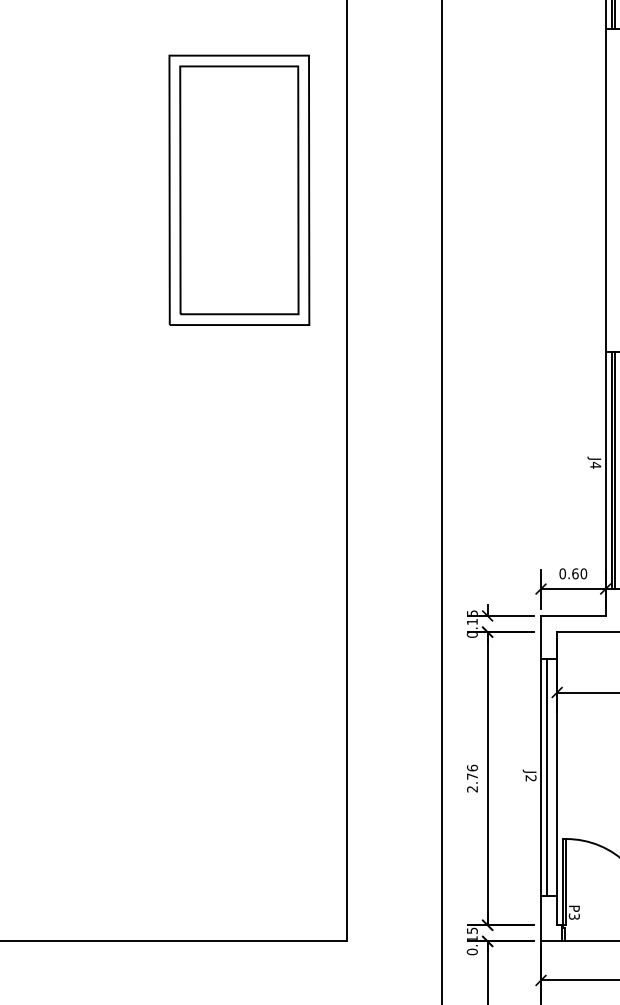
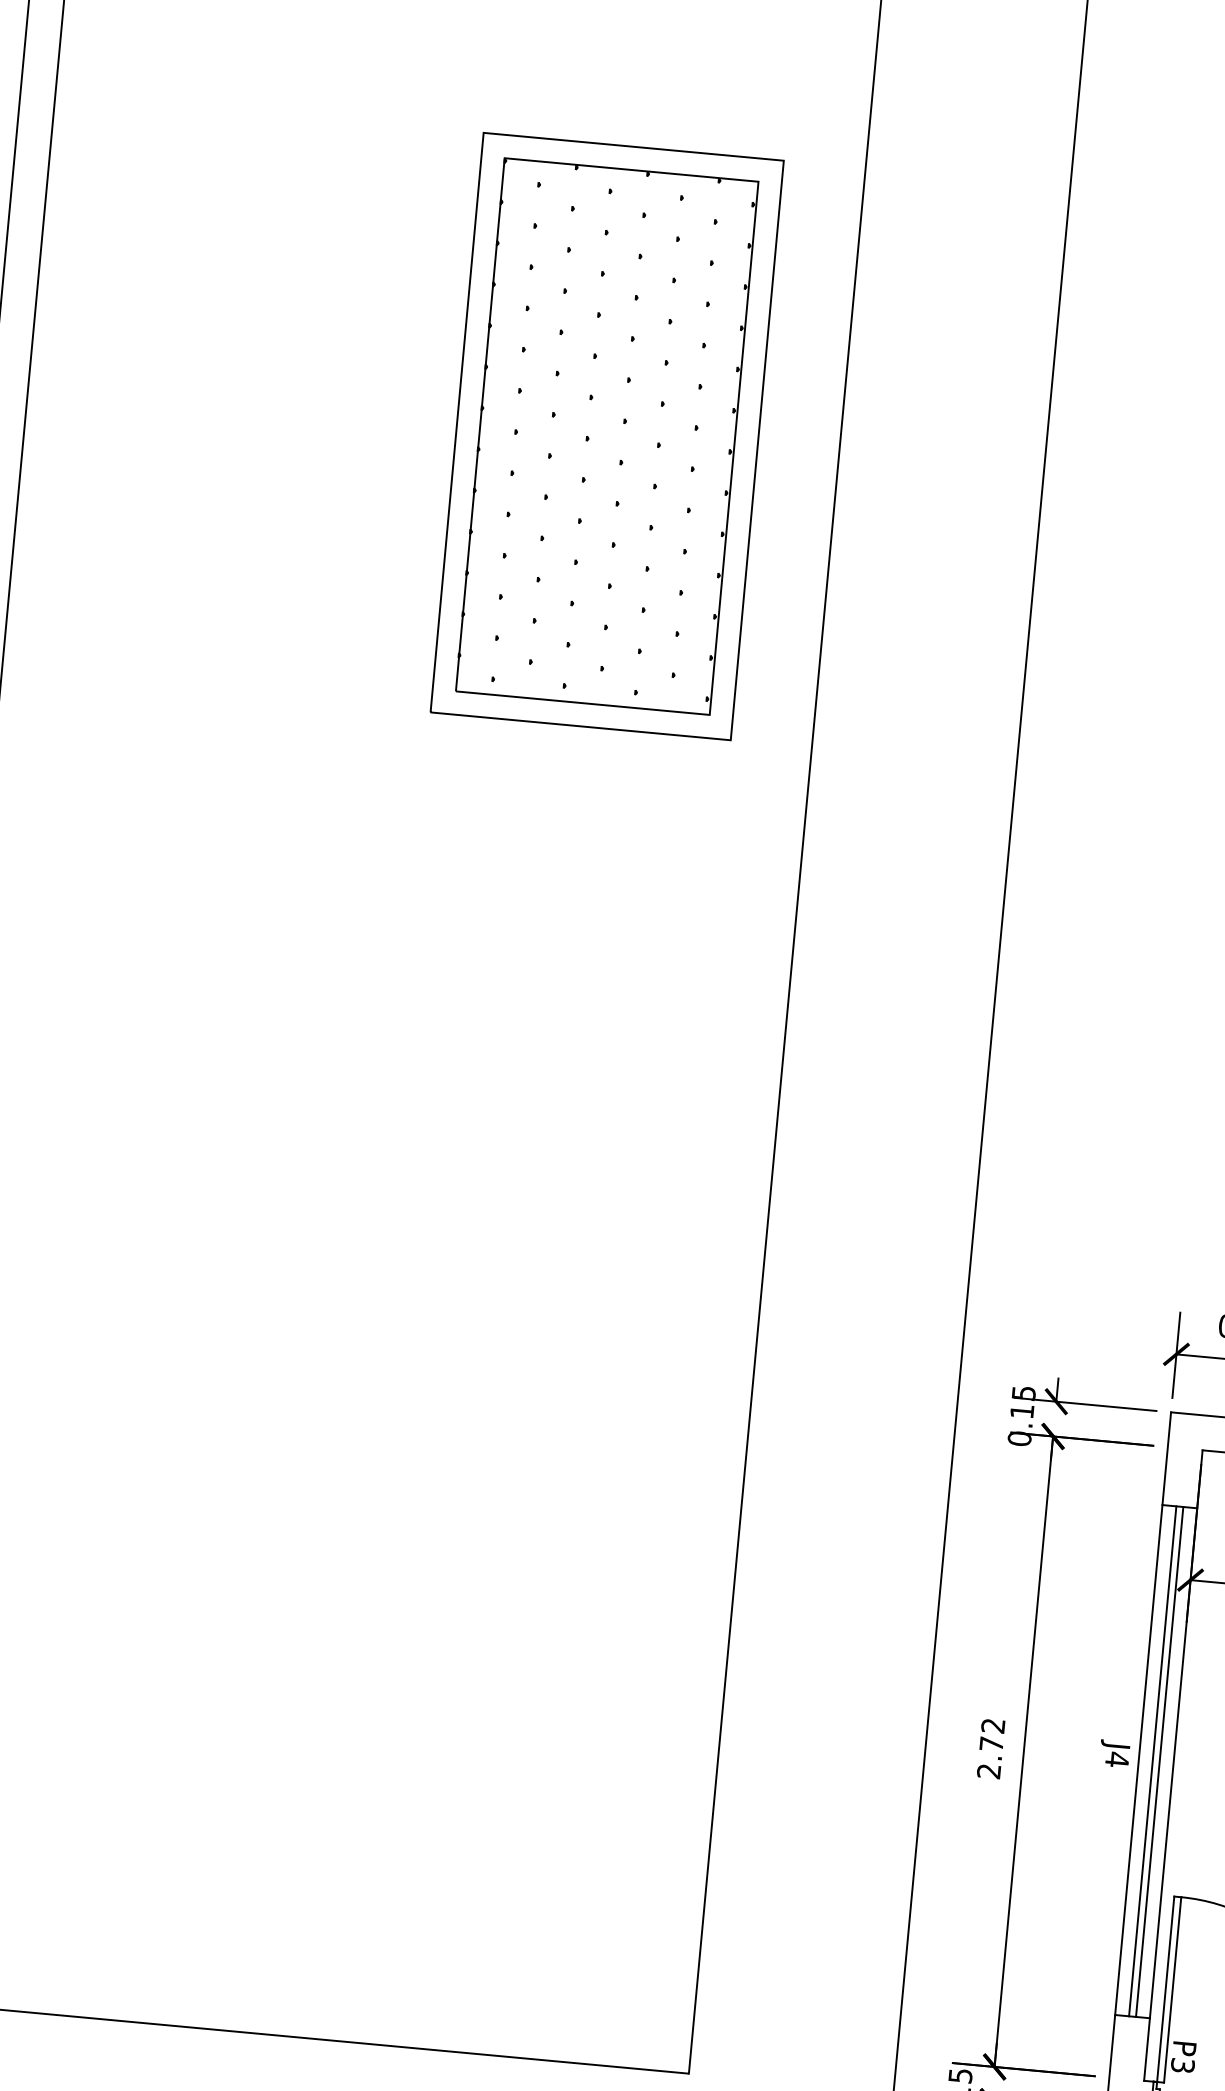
hatch: (238, 187) -> (605, 430), added
text: (472, 767) -> (993, 1724), 2.76 -> 2.72
text: (530, 777) -> (1116, 1757), J2 -> J4
line: (550, 777) -> (1159, 1761), added

